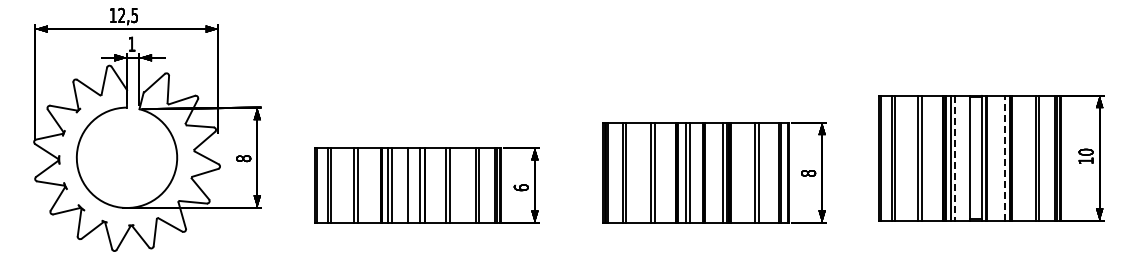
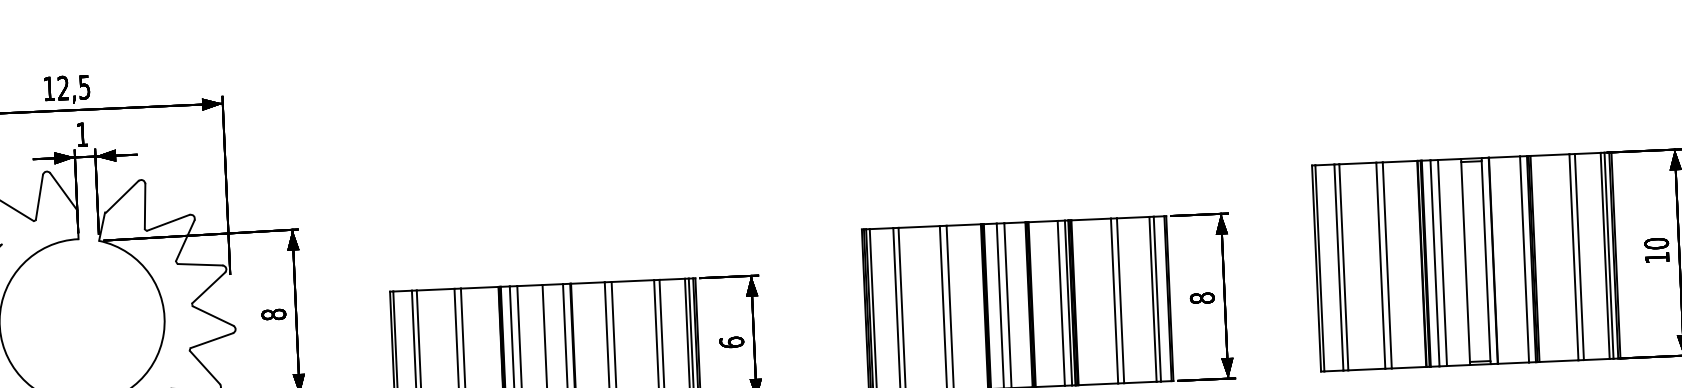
line: (955, 158) -> (1442, 263), dashed -> solid
line: (1005, 158) -> (1524, 259), dashed -> solid

